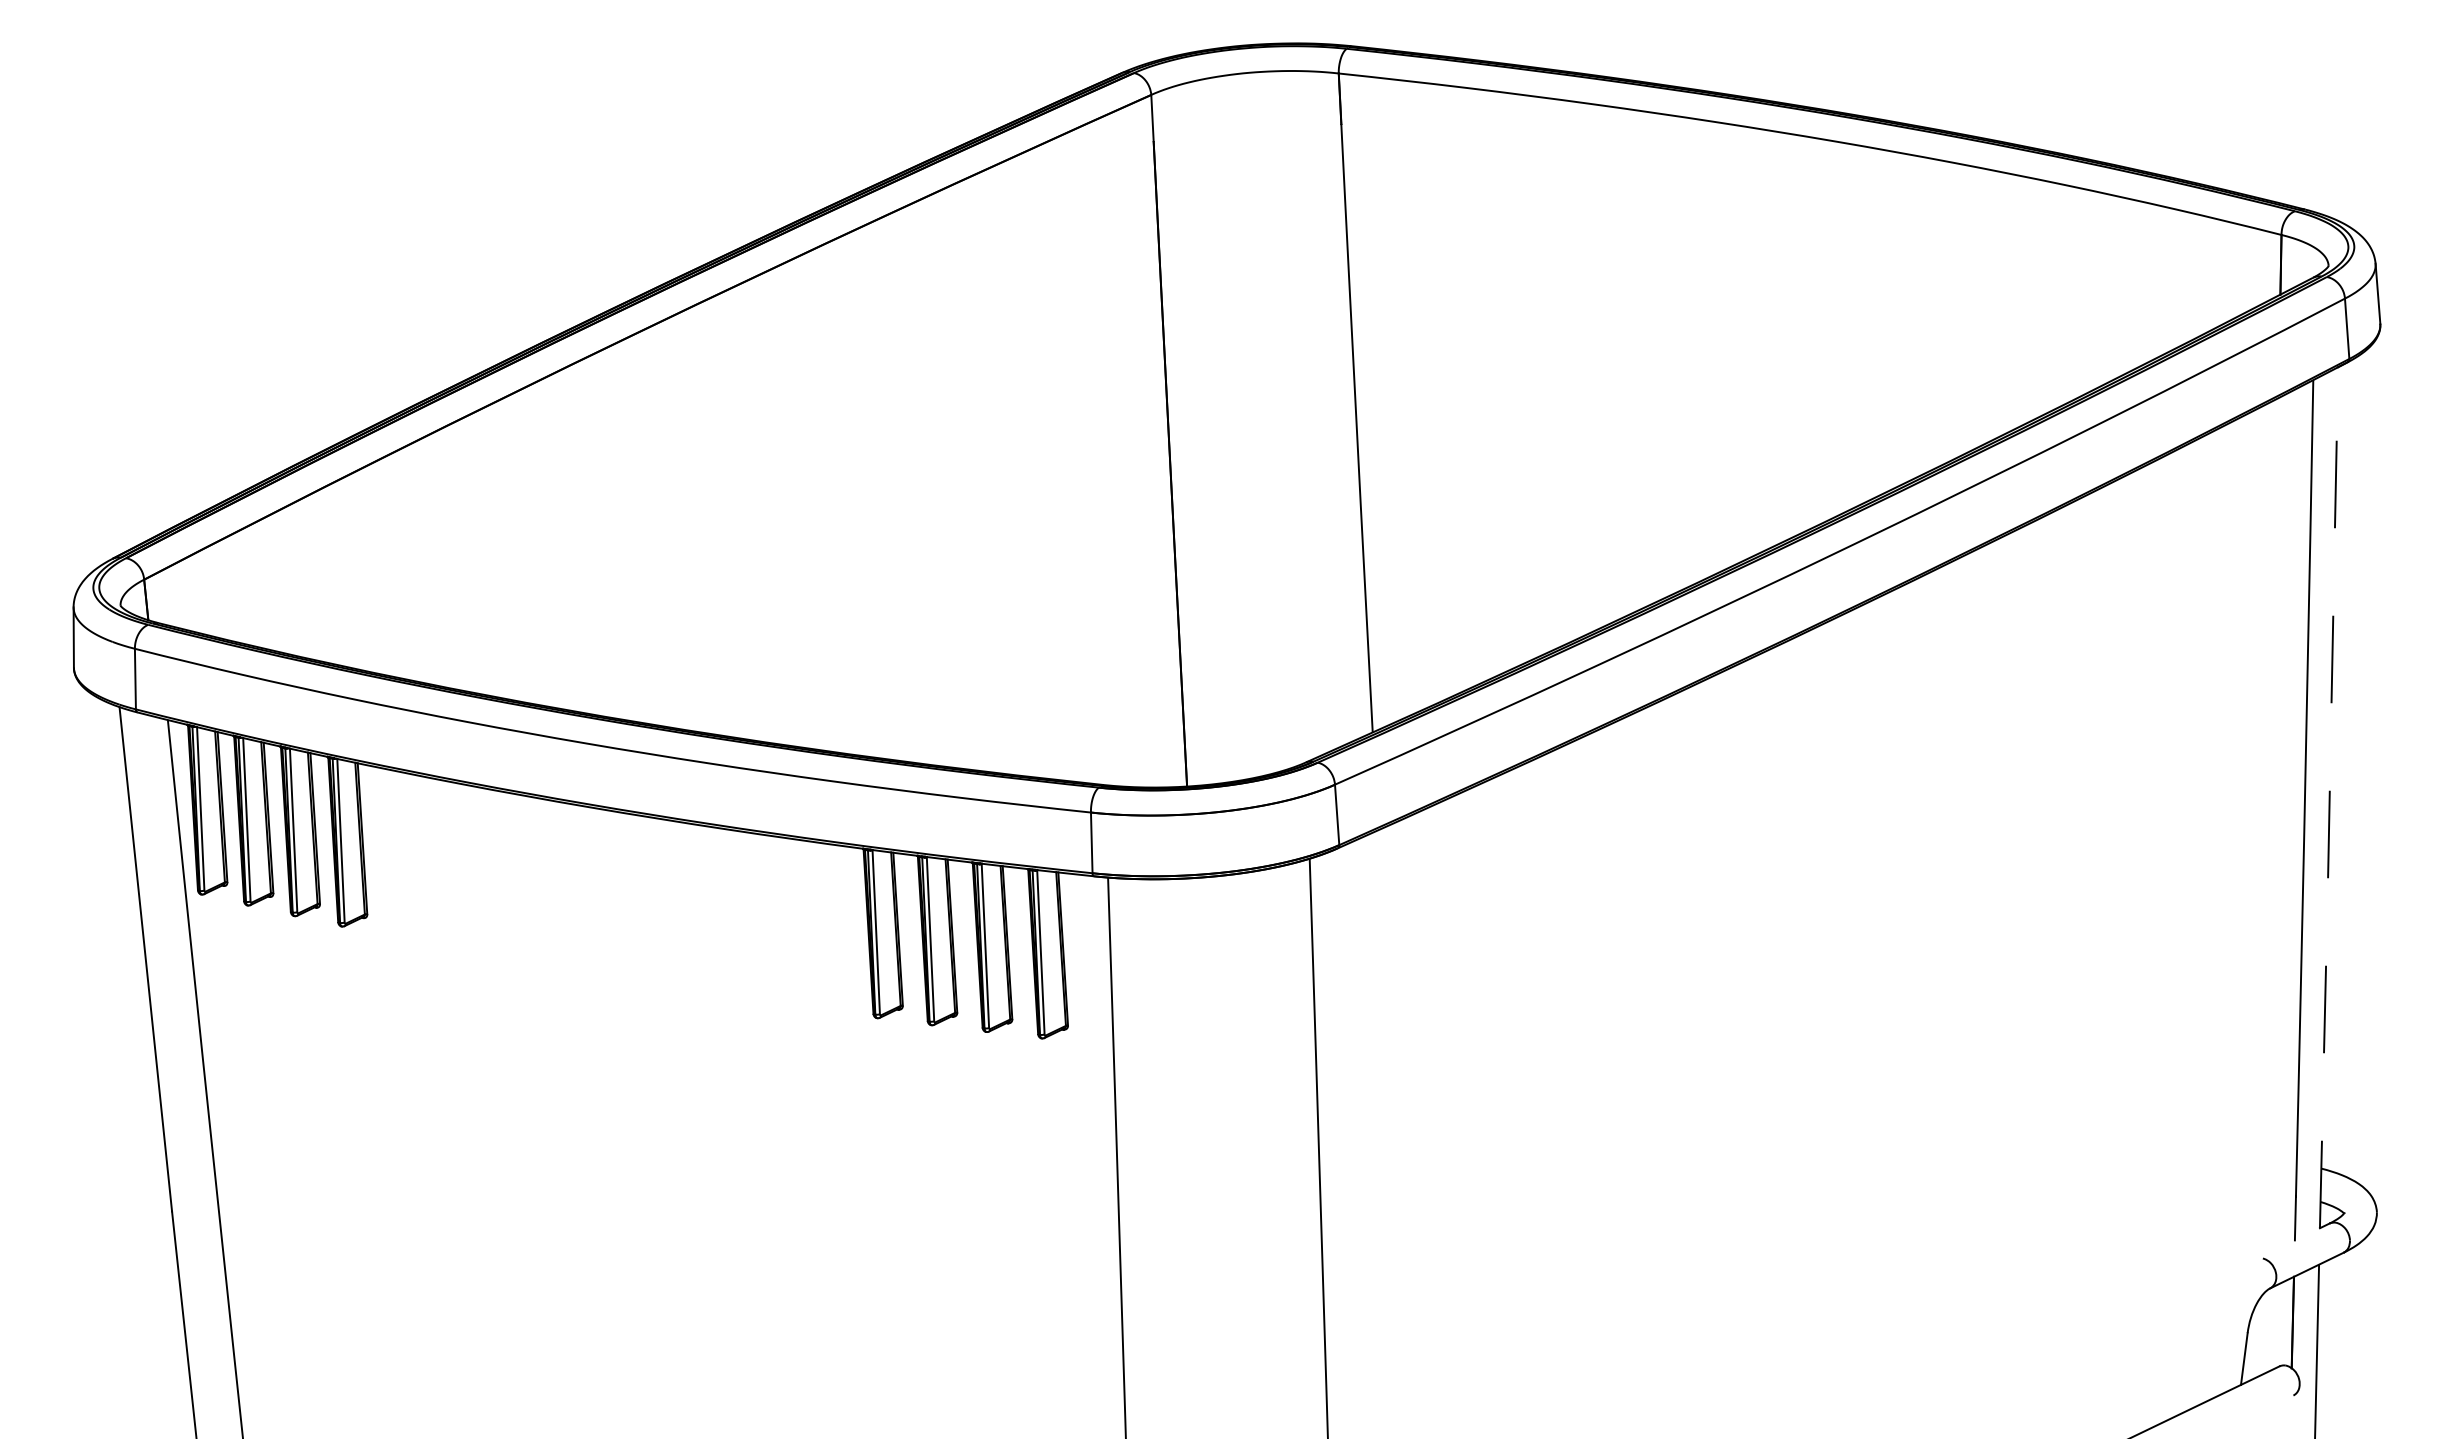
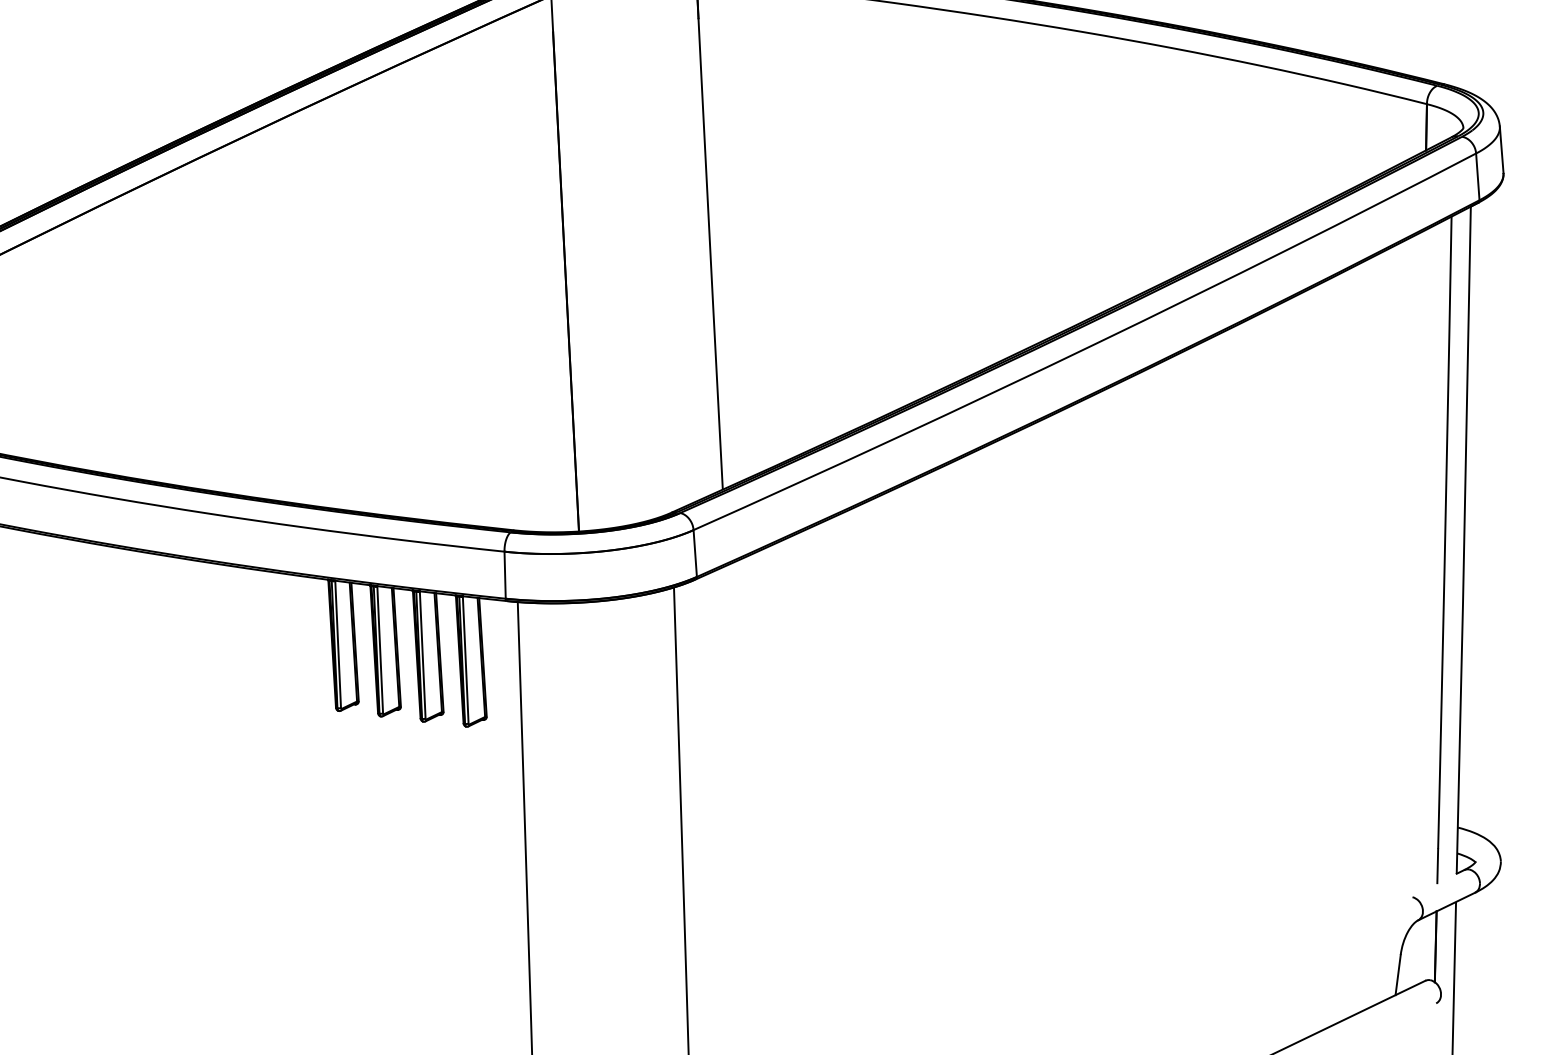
line: (2329, 798) -> (1464, 540), dashed -> solid

